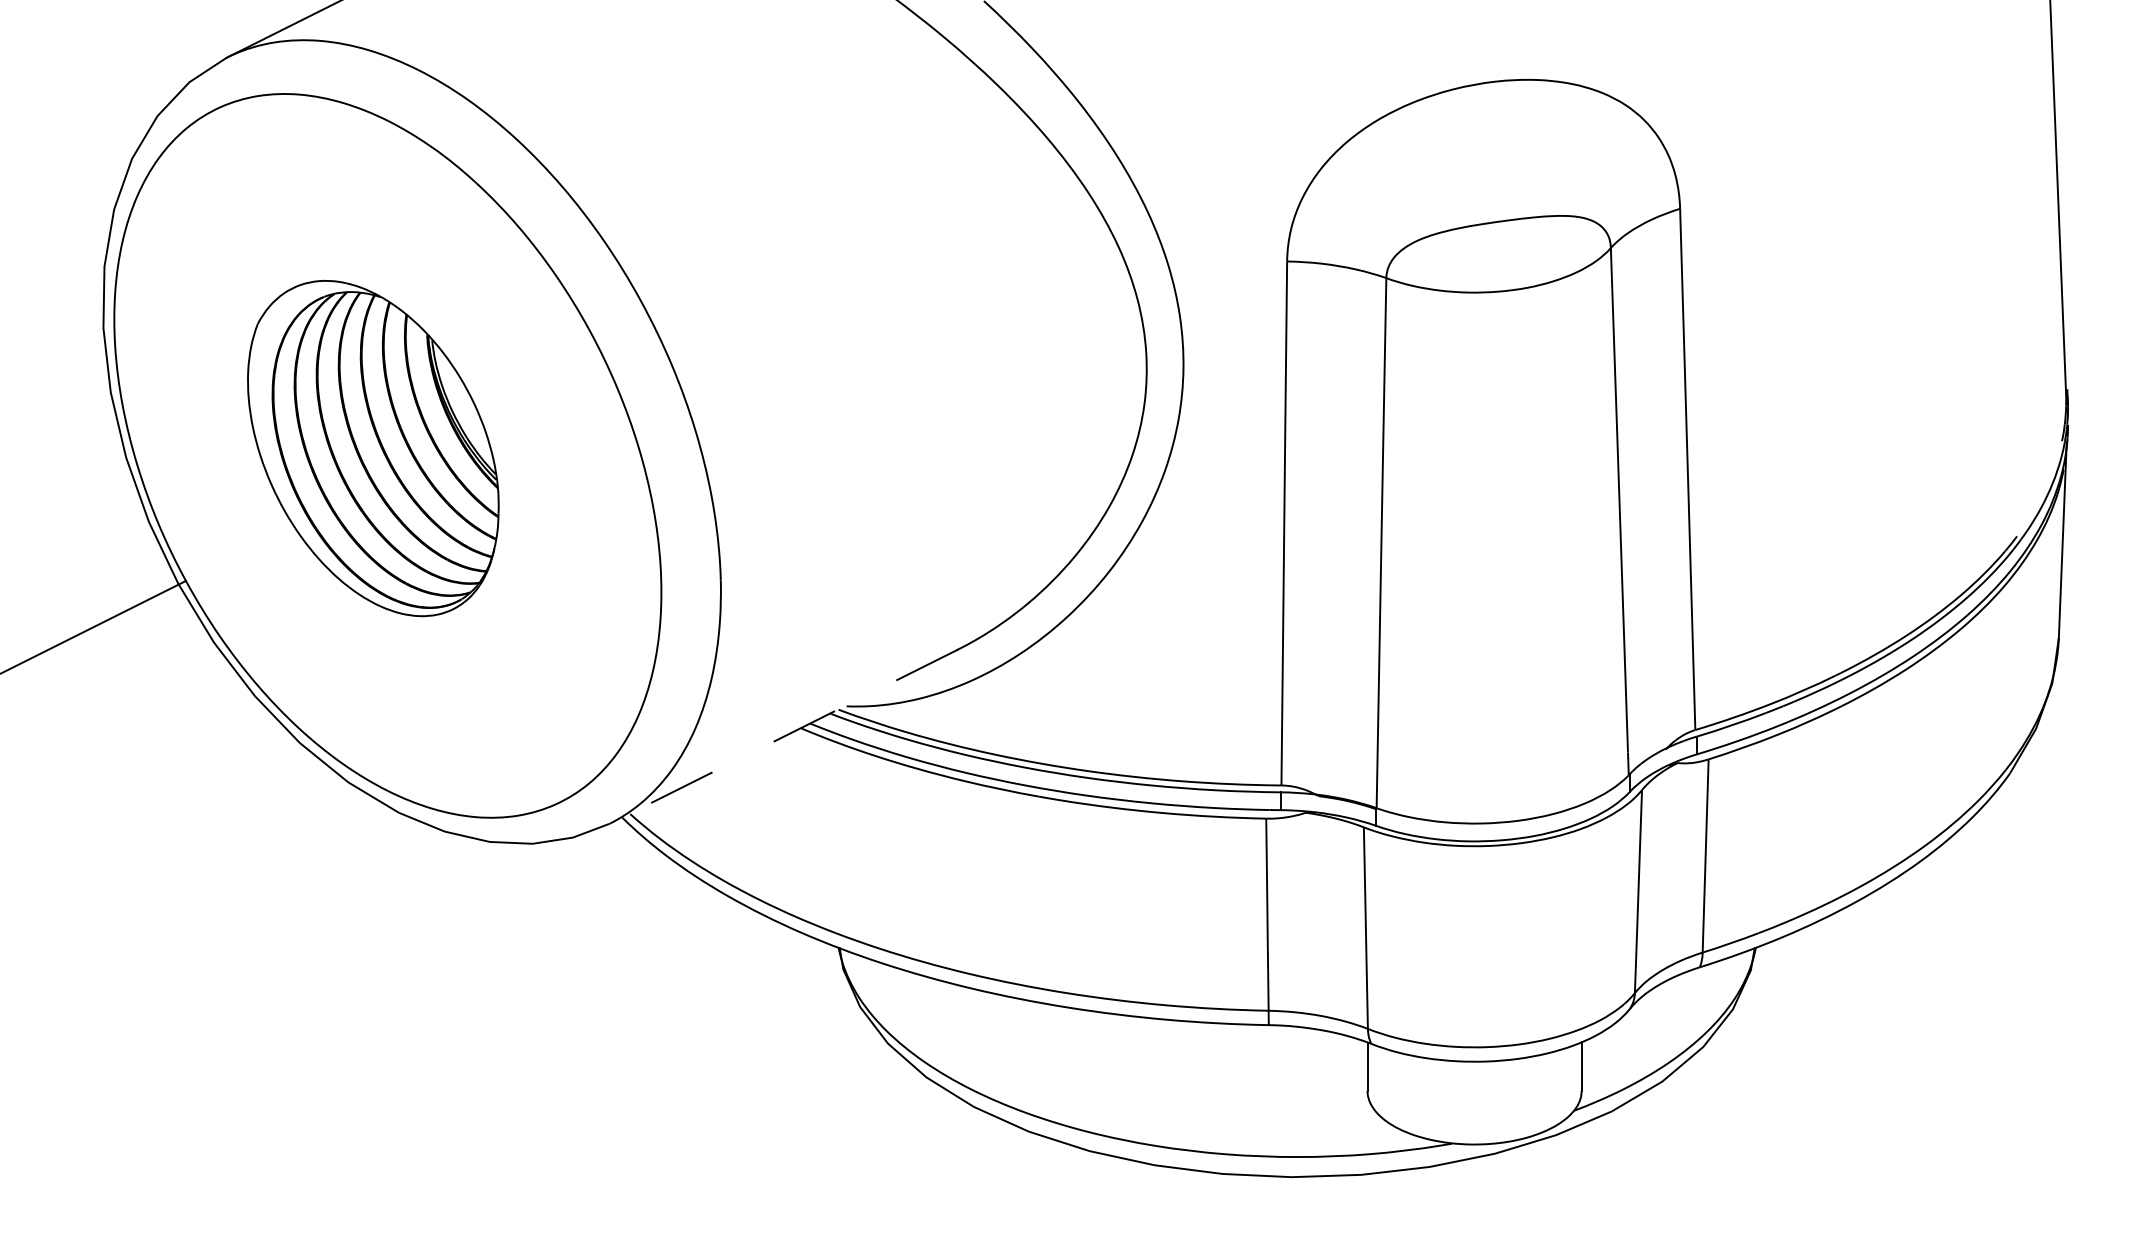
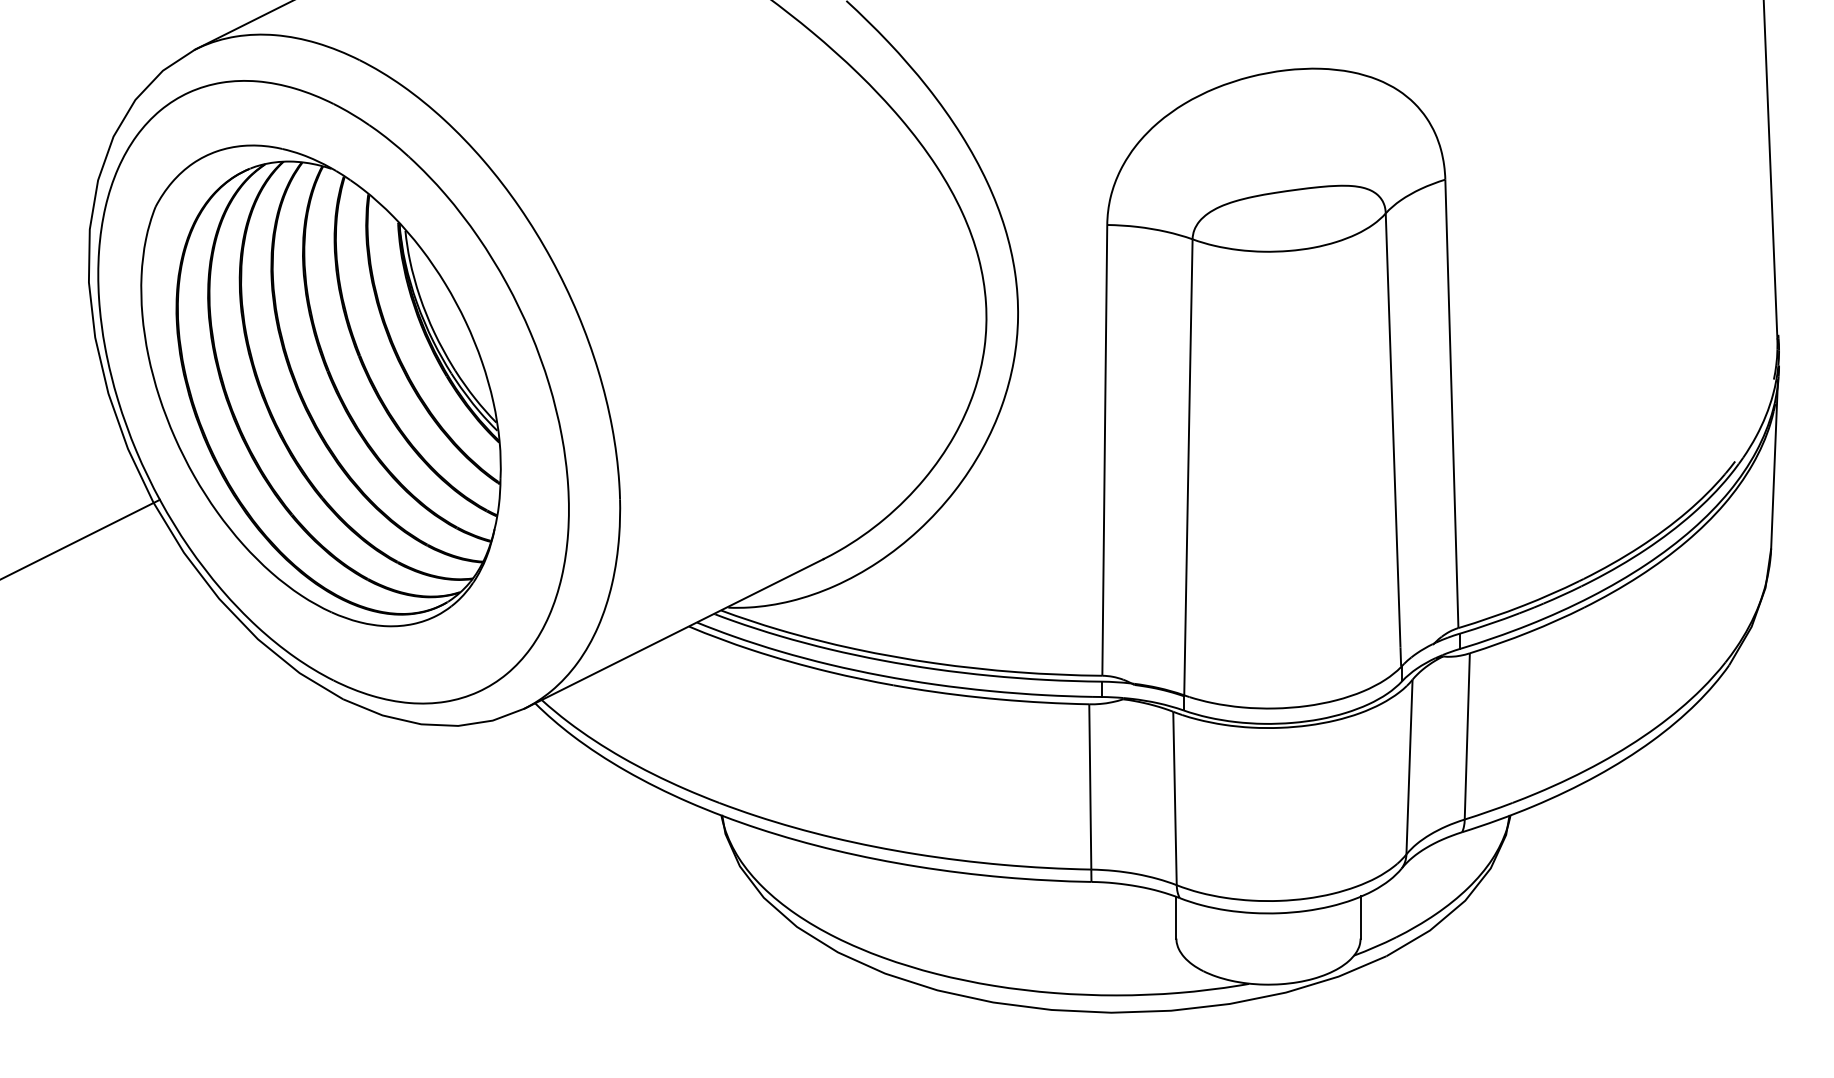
part: (373, 448) -> (321, 385), size x1.67
line: (783, 736) -> (673, 633), dashed -> solid

